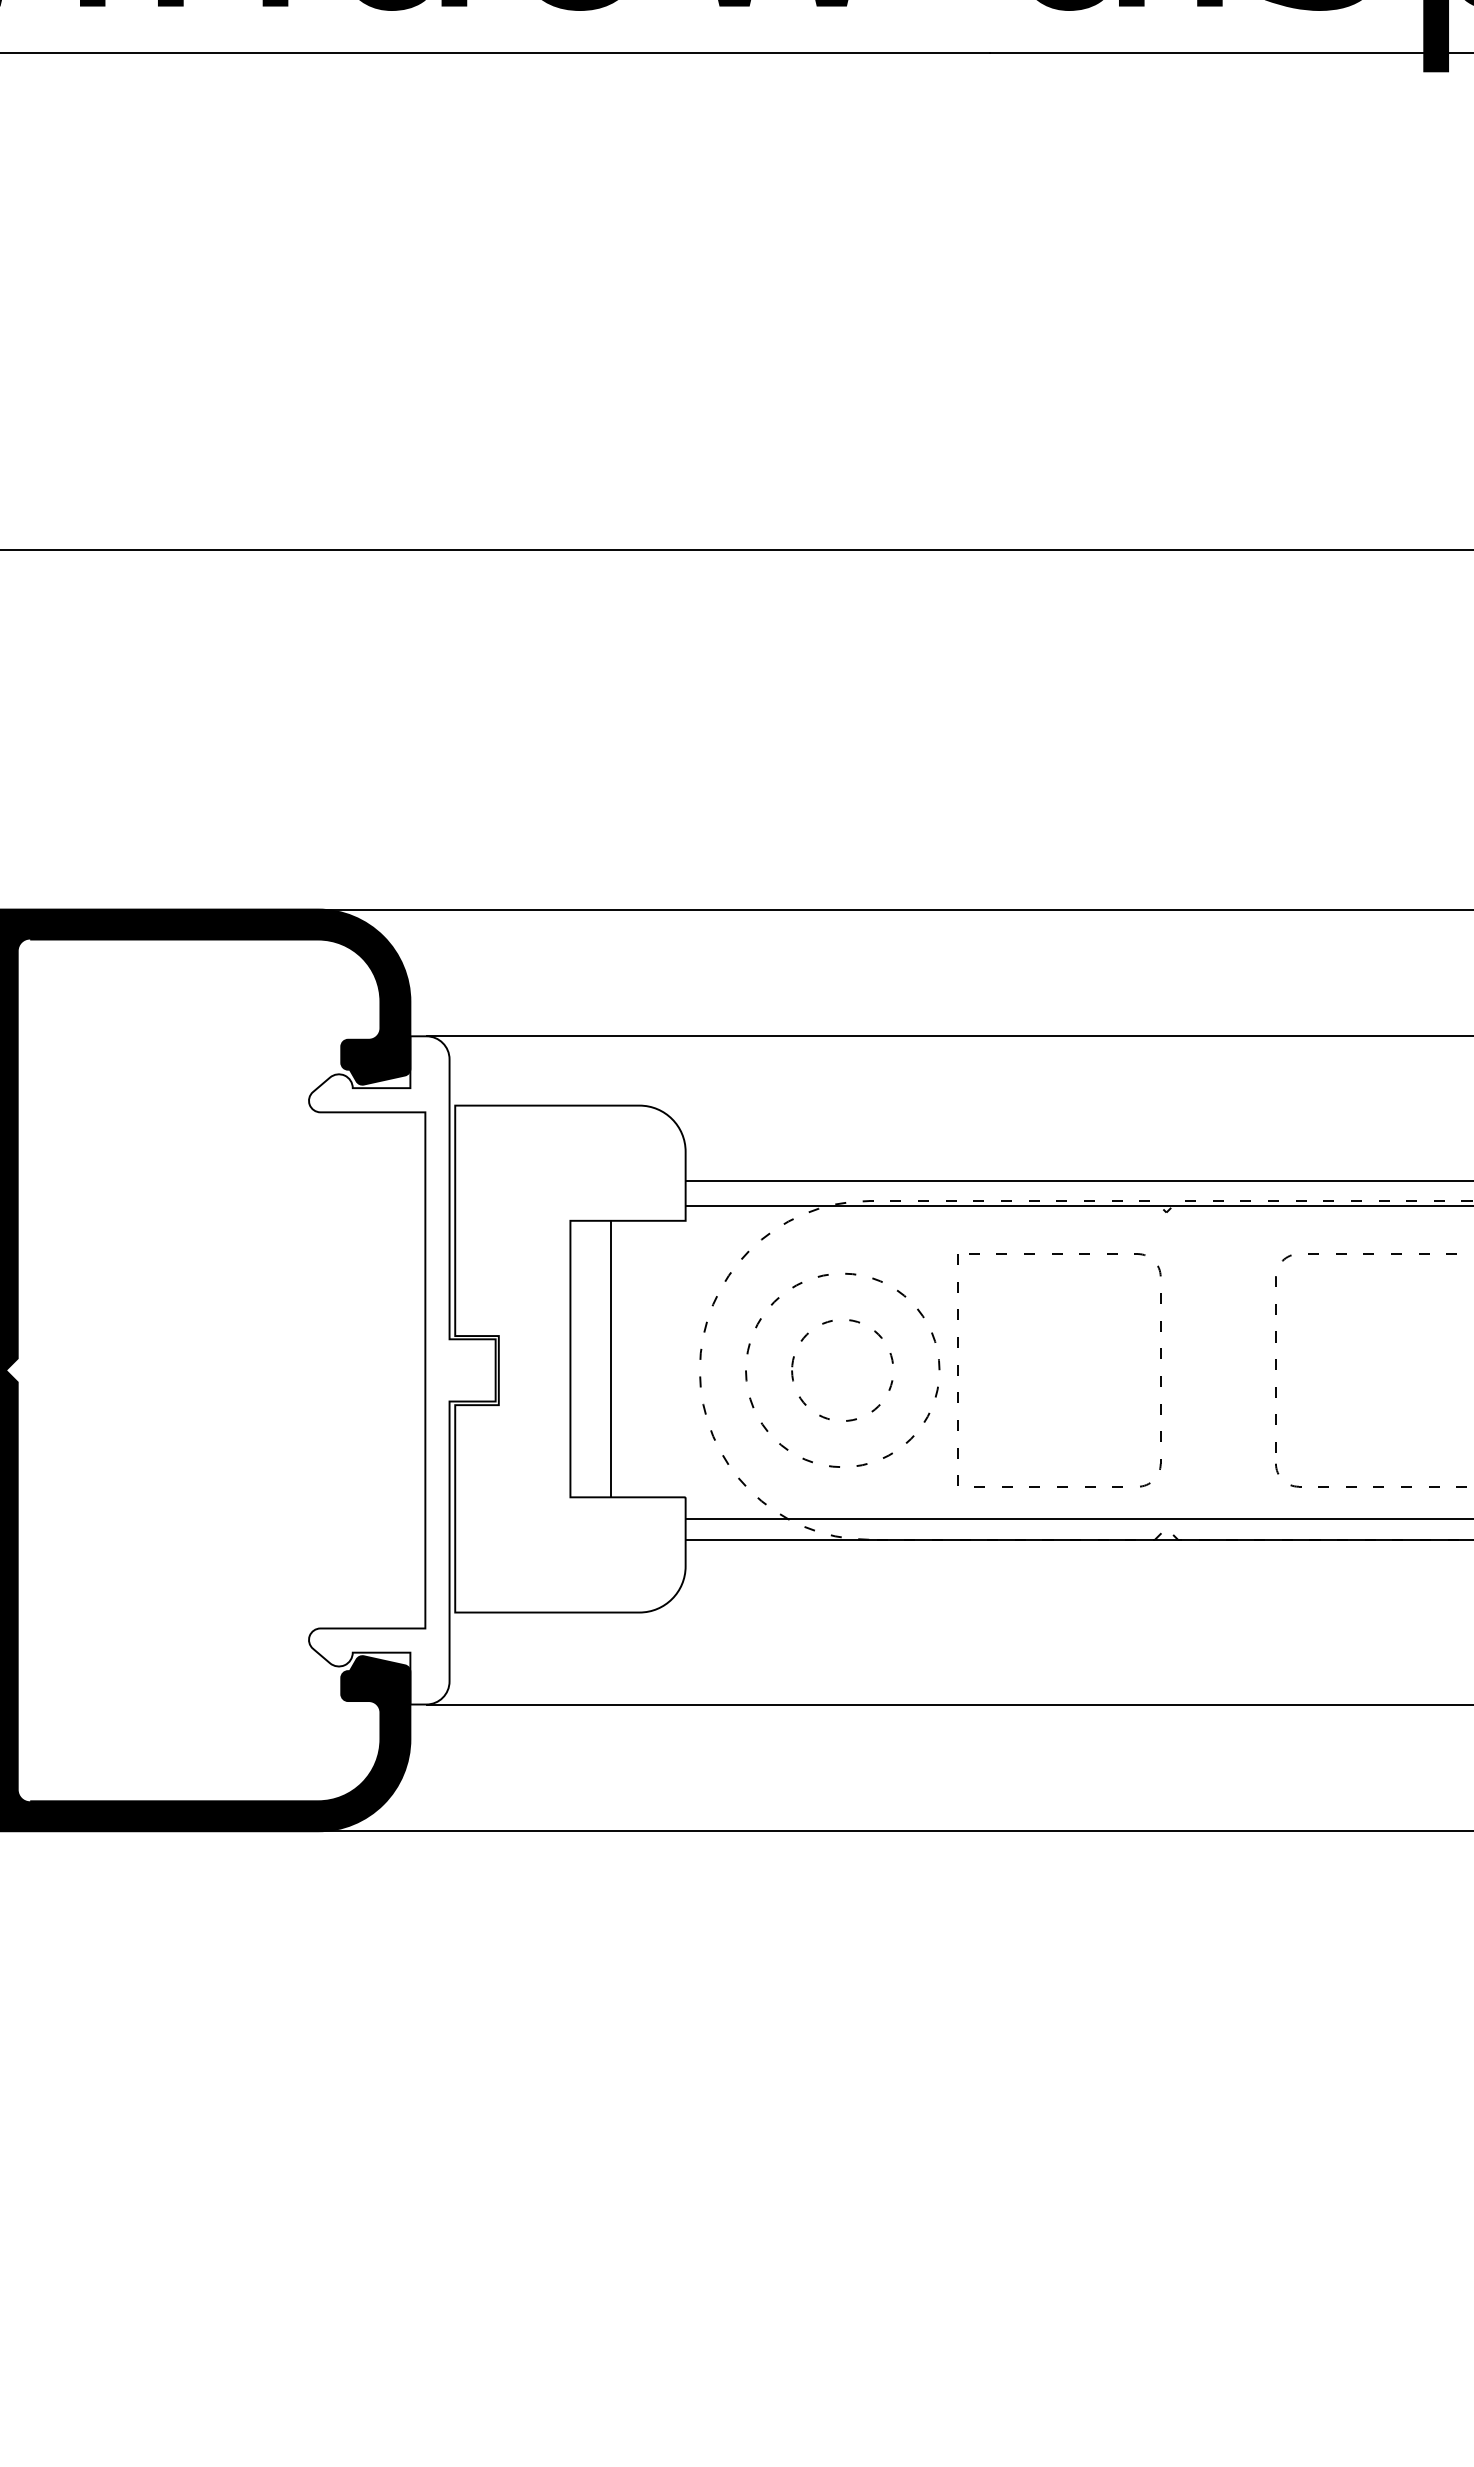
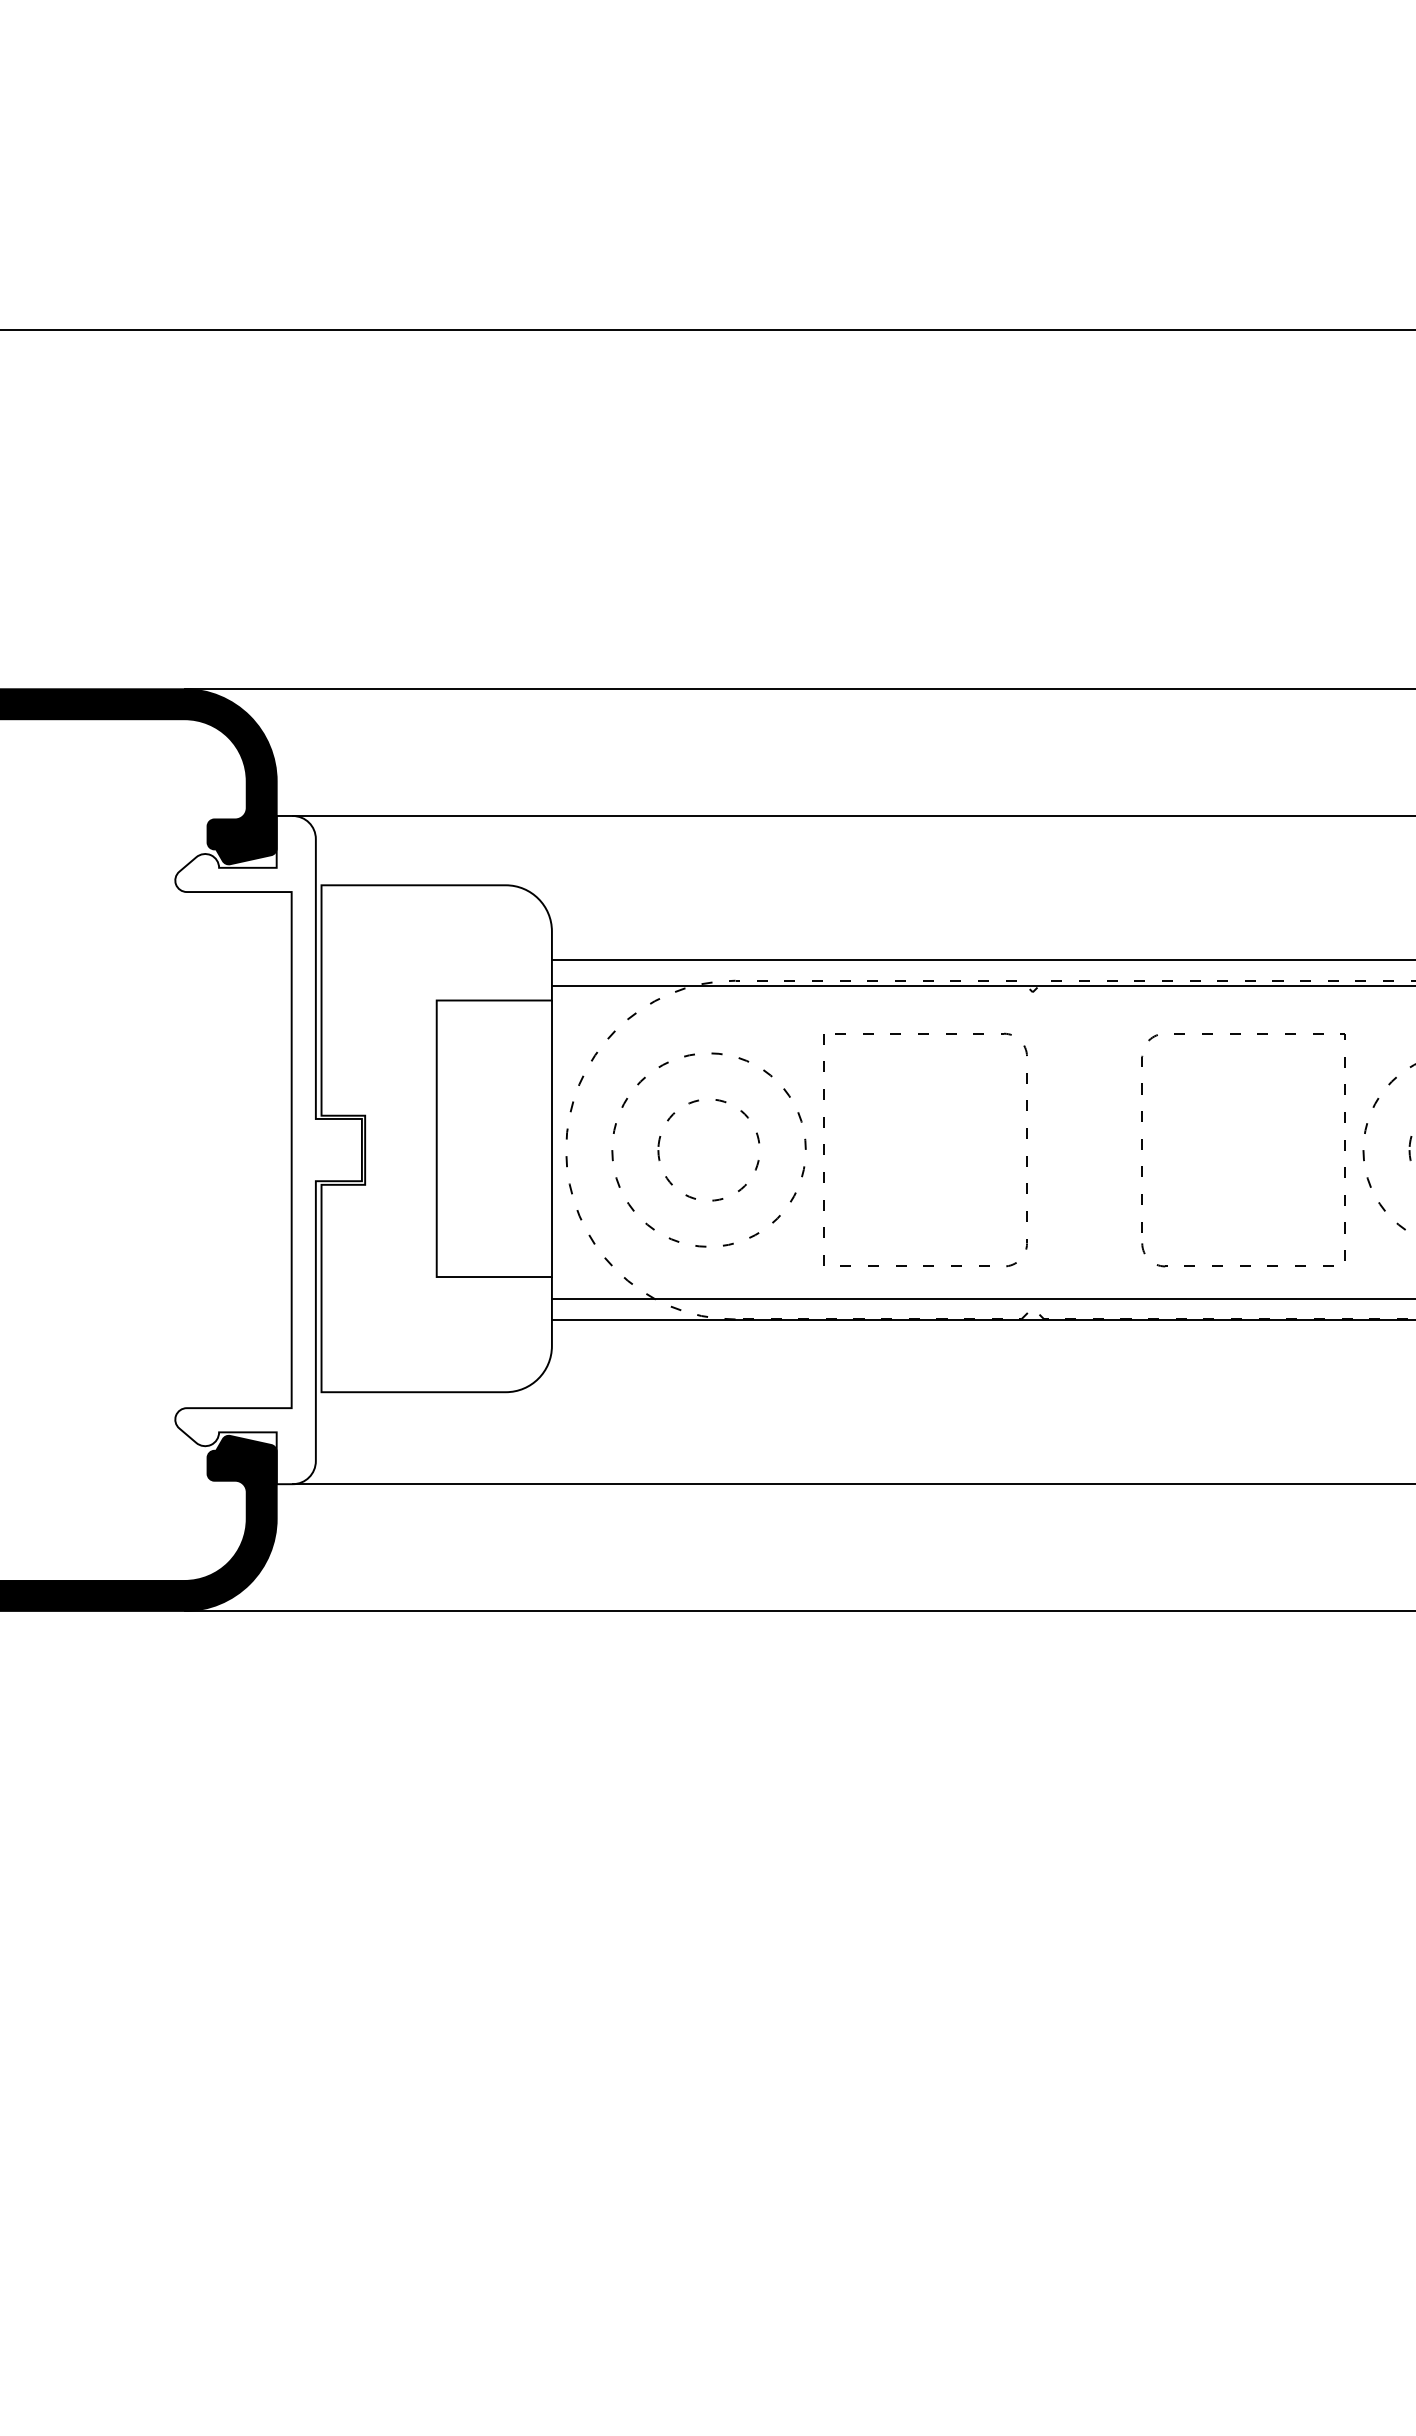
line: (610, 1358) -> (551, 1138), moved

